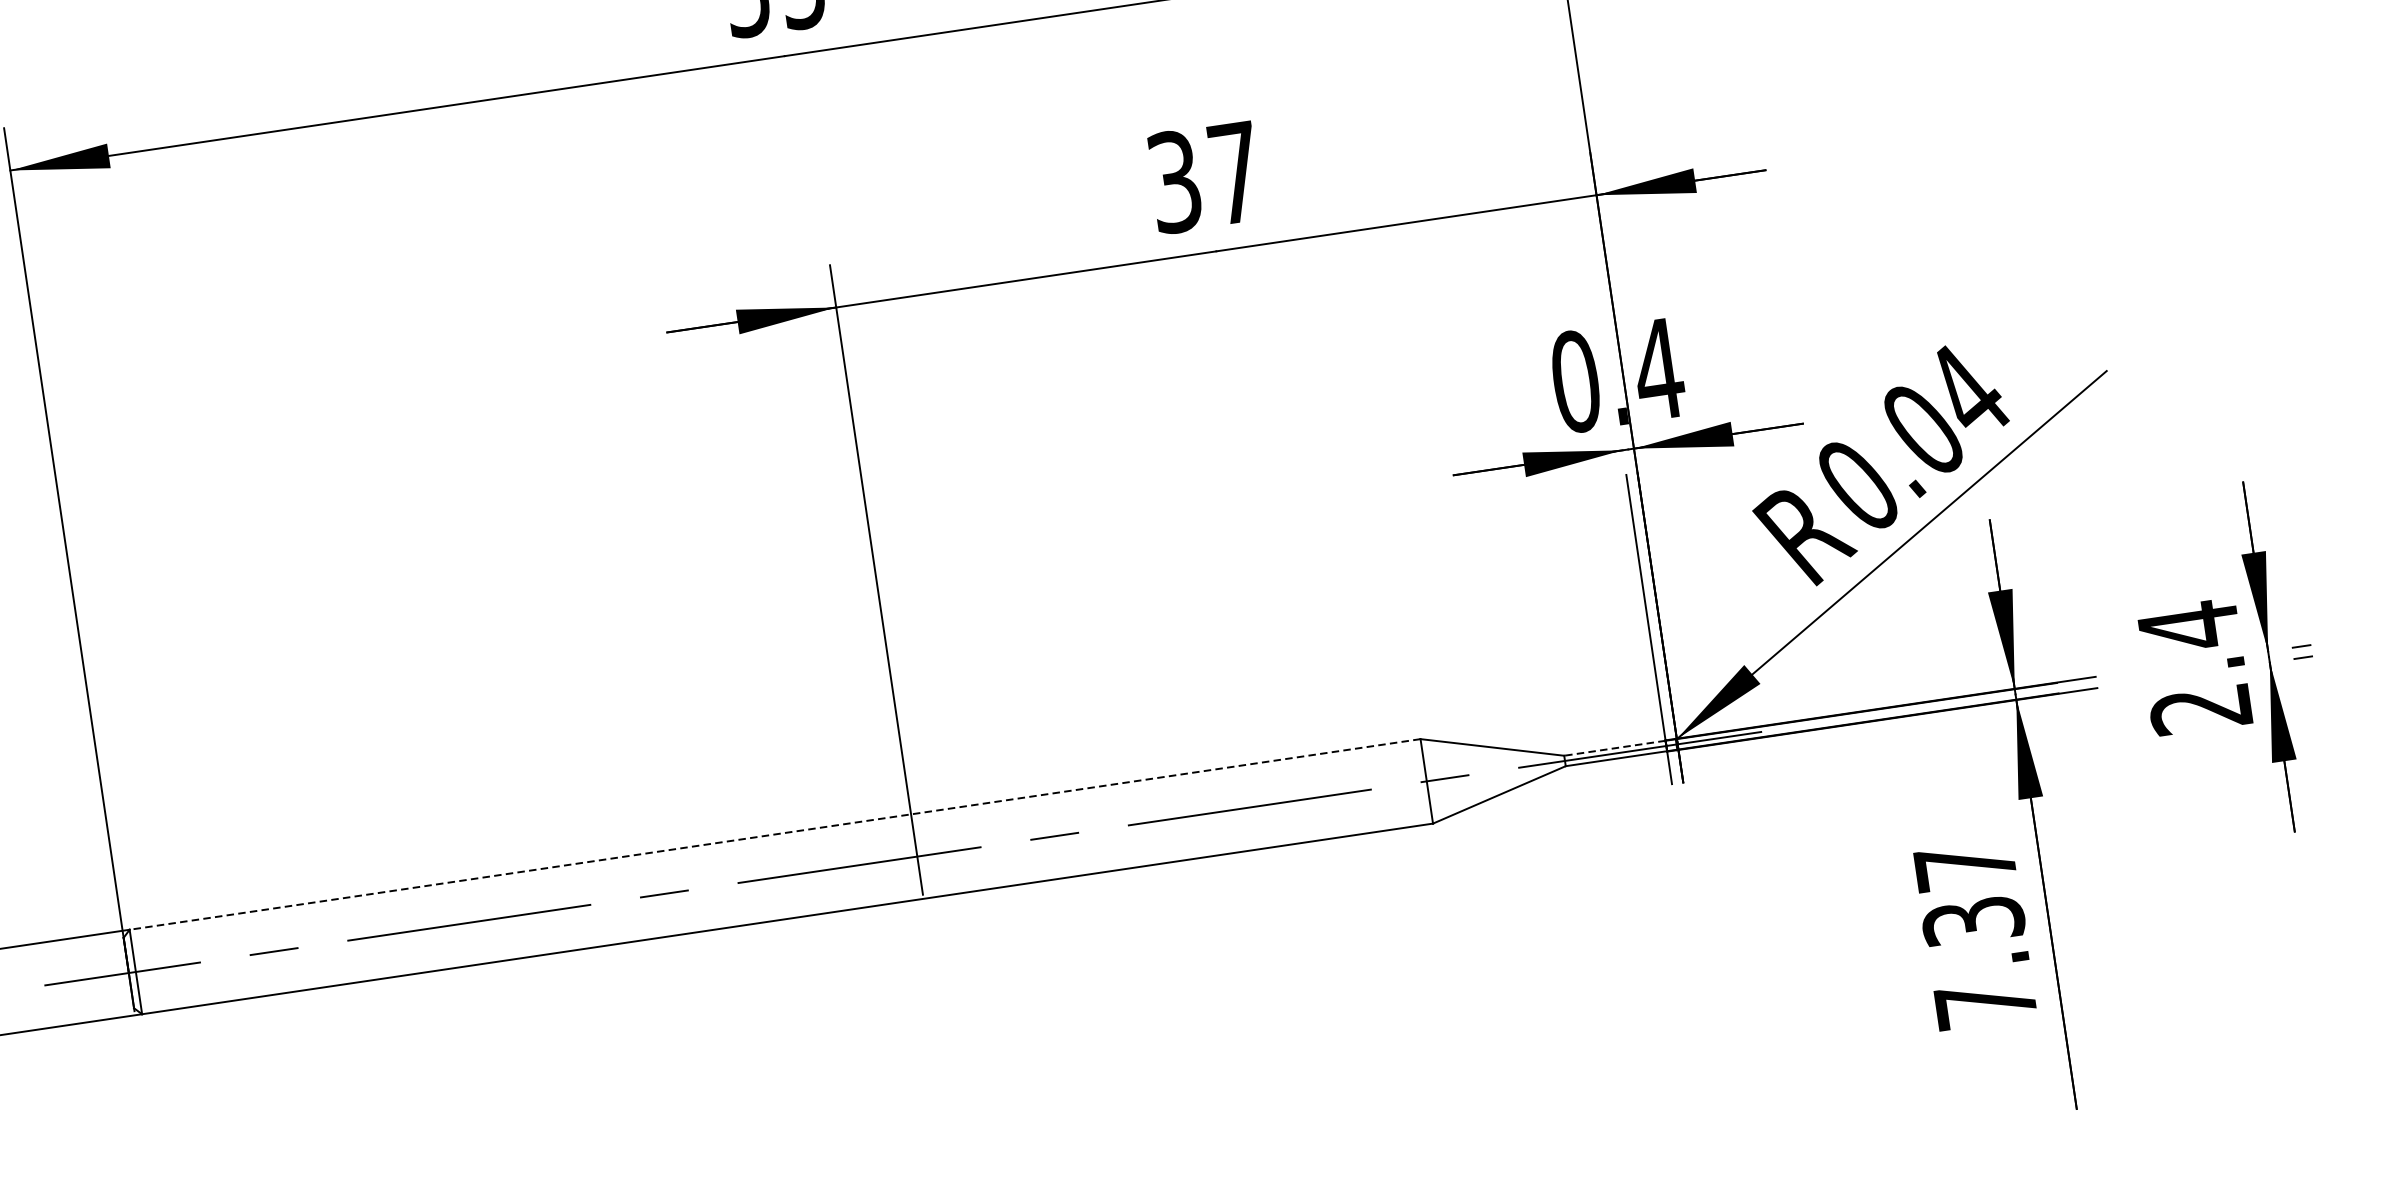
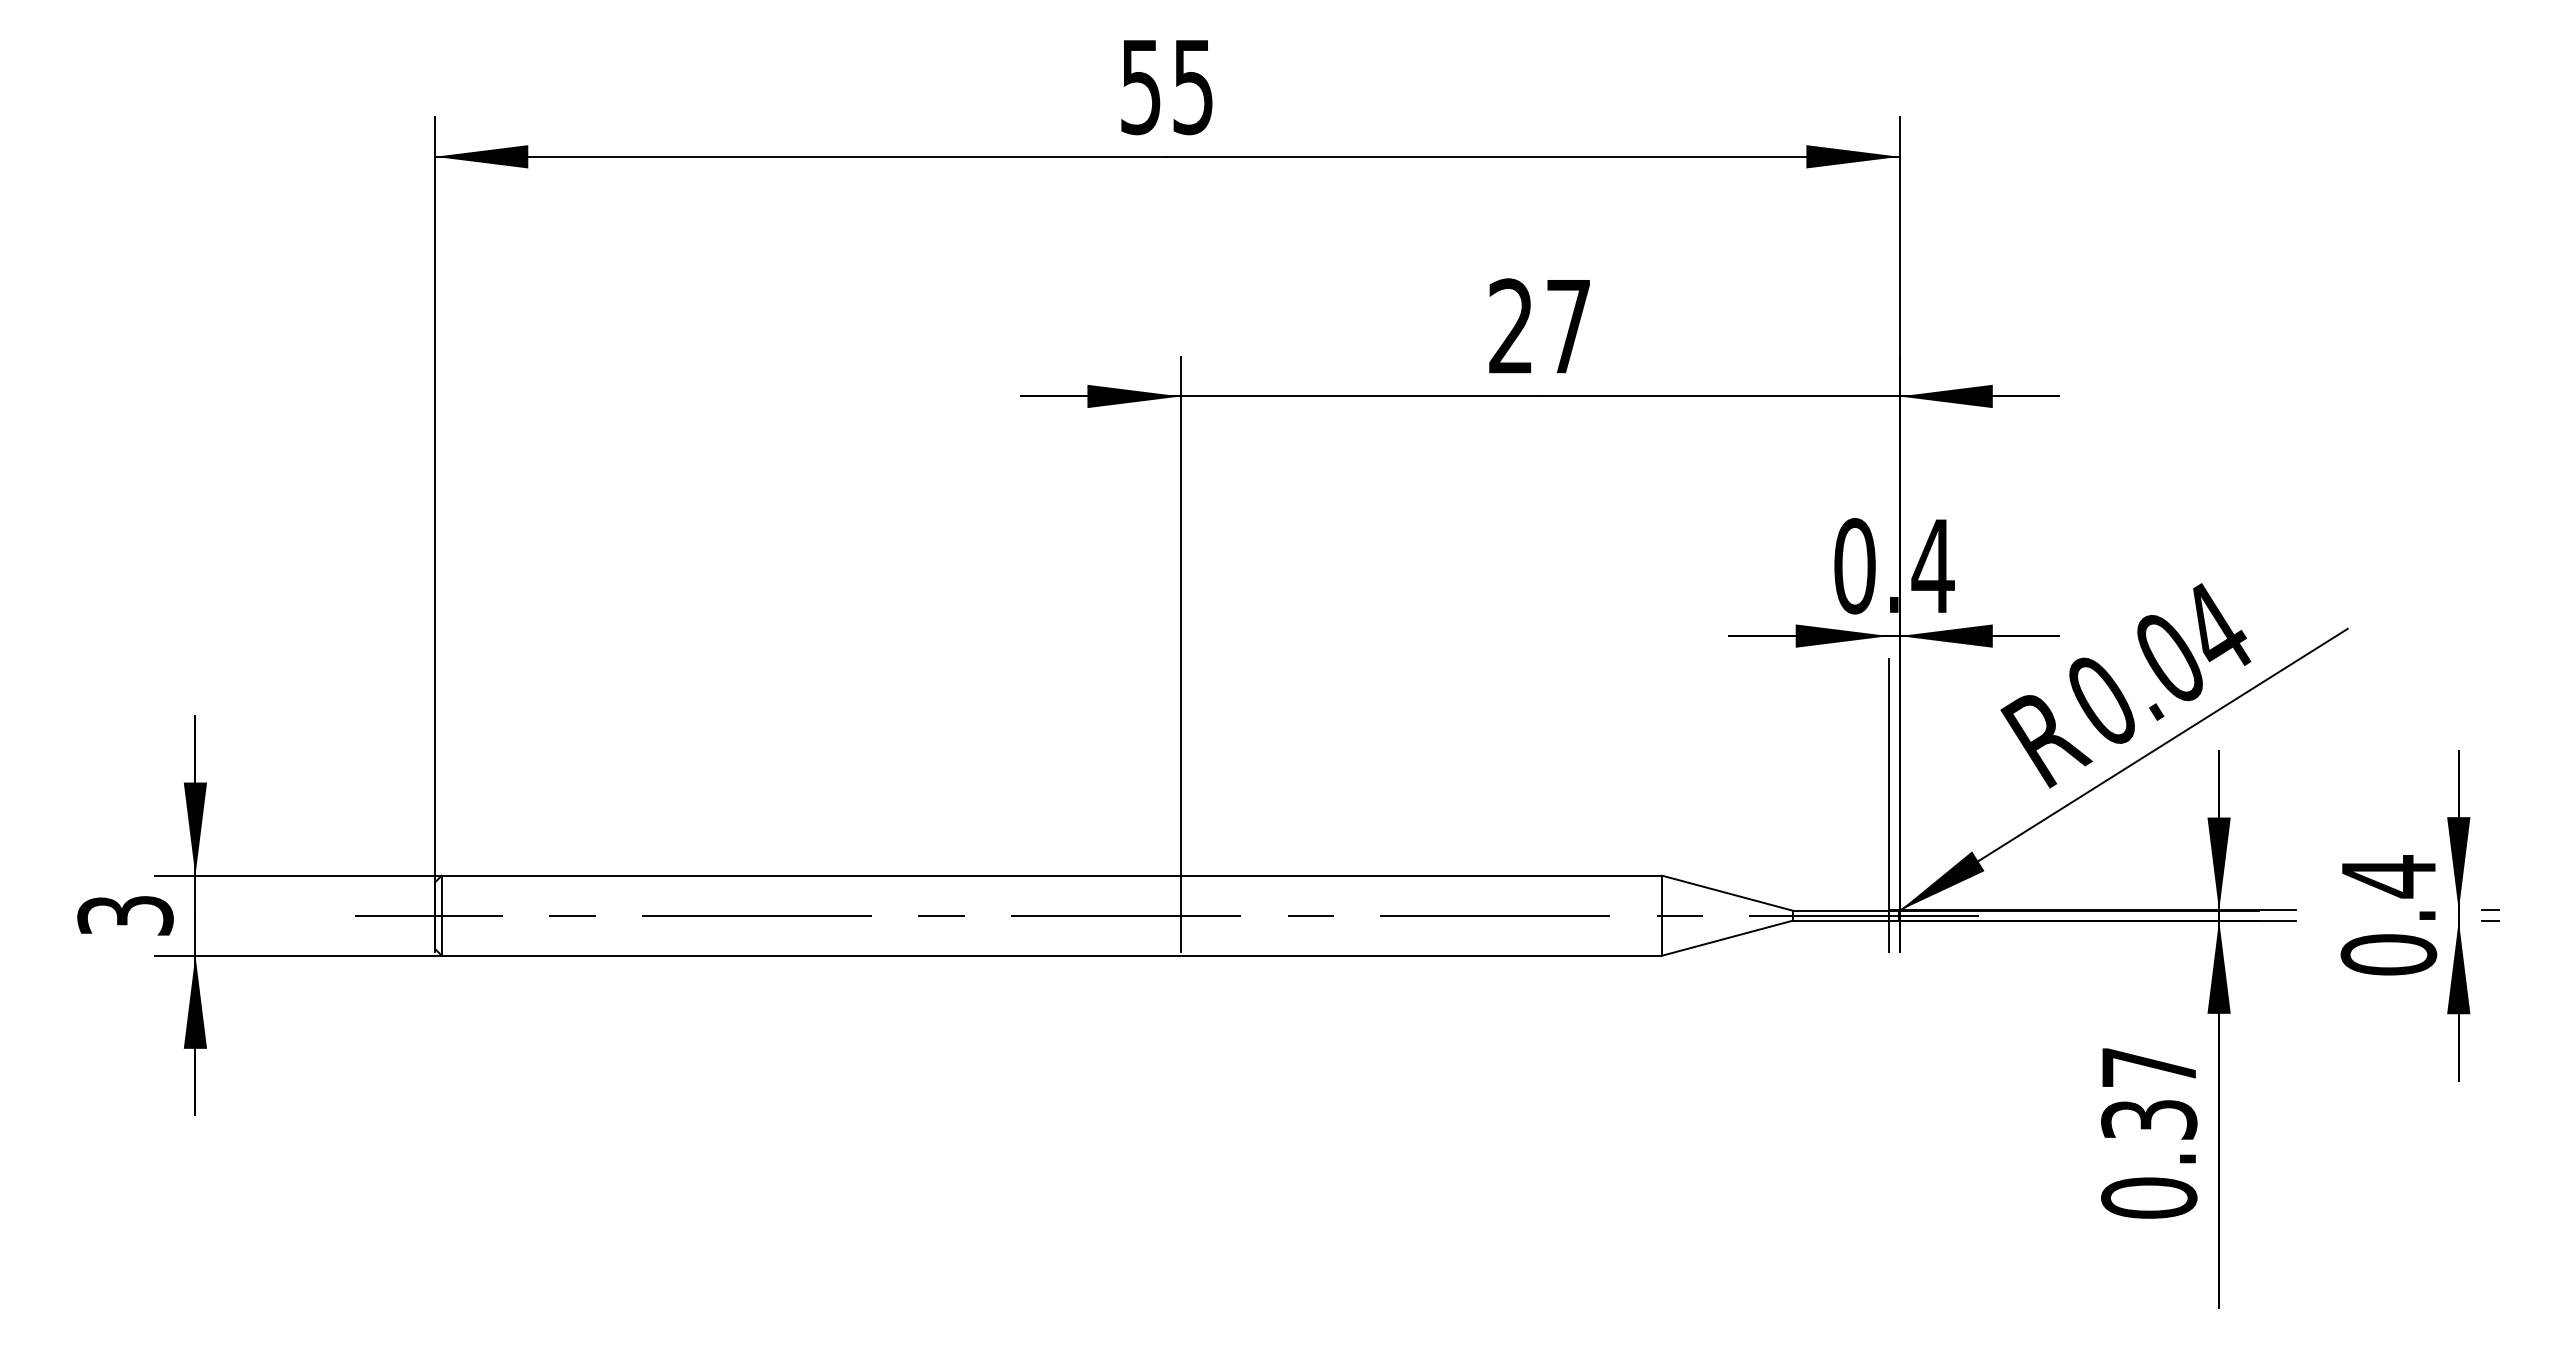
text: (1174, 182) -> (1510, 326), 37 -> 27
text: (2200, 709) -> (2388, 954), 2.4 -> 0.4
line: (1615, 747) -> (1841, 910), dashed -> solid
line: (774, 834) -> (1051, 875), dashed -> solid
text: (1985, 1003) -> (2149, 1197), 7.37 -> 0.37

